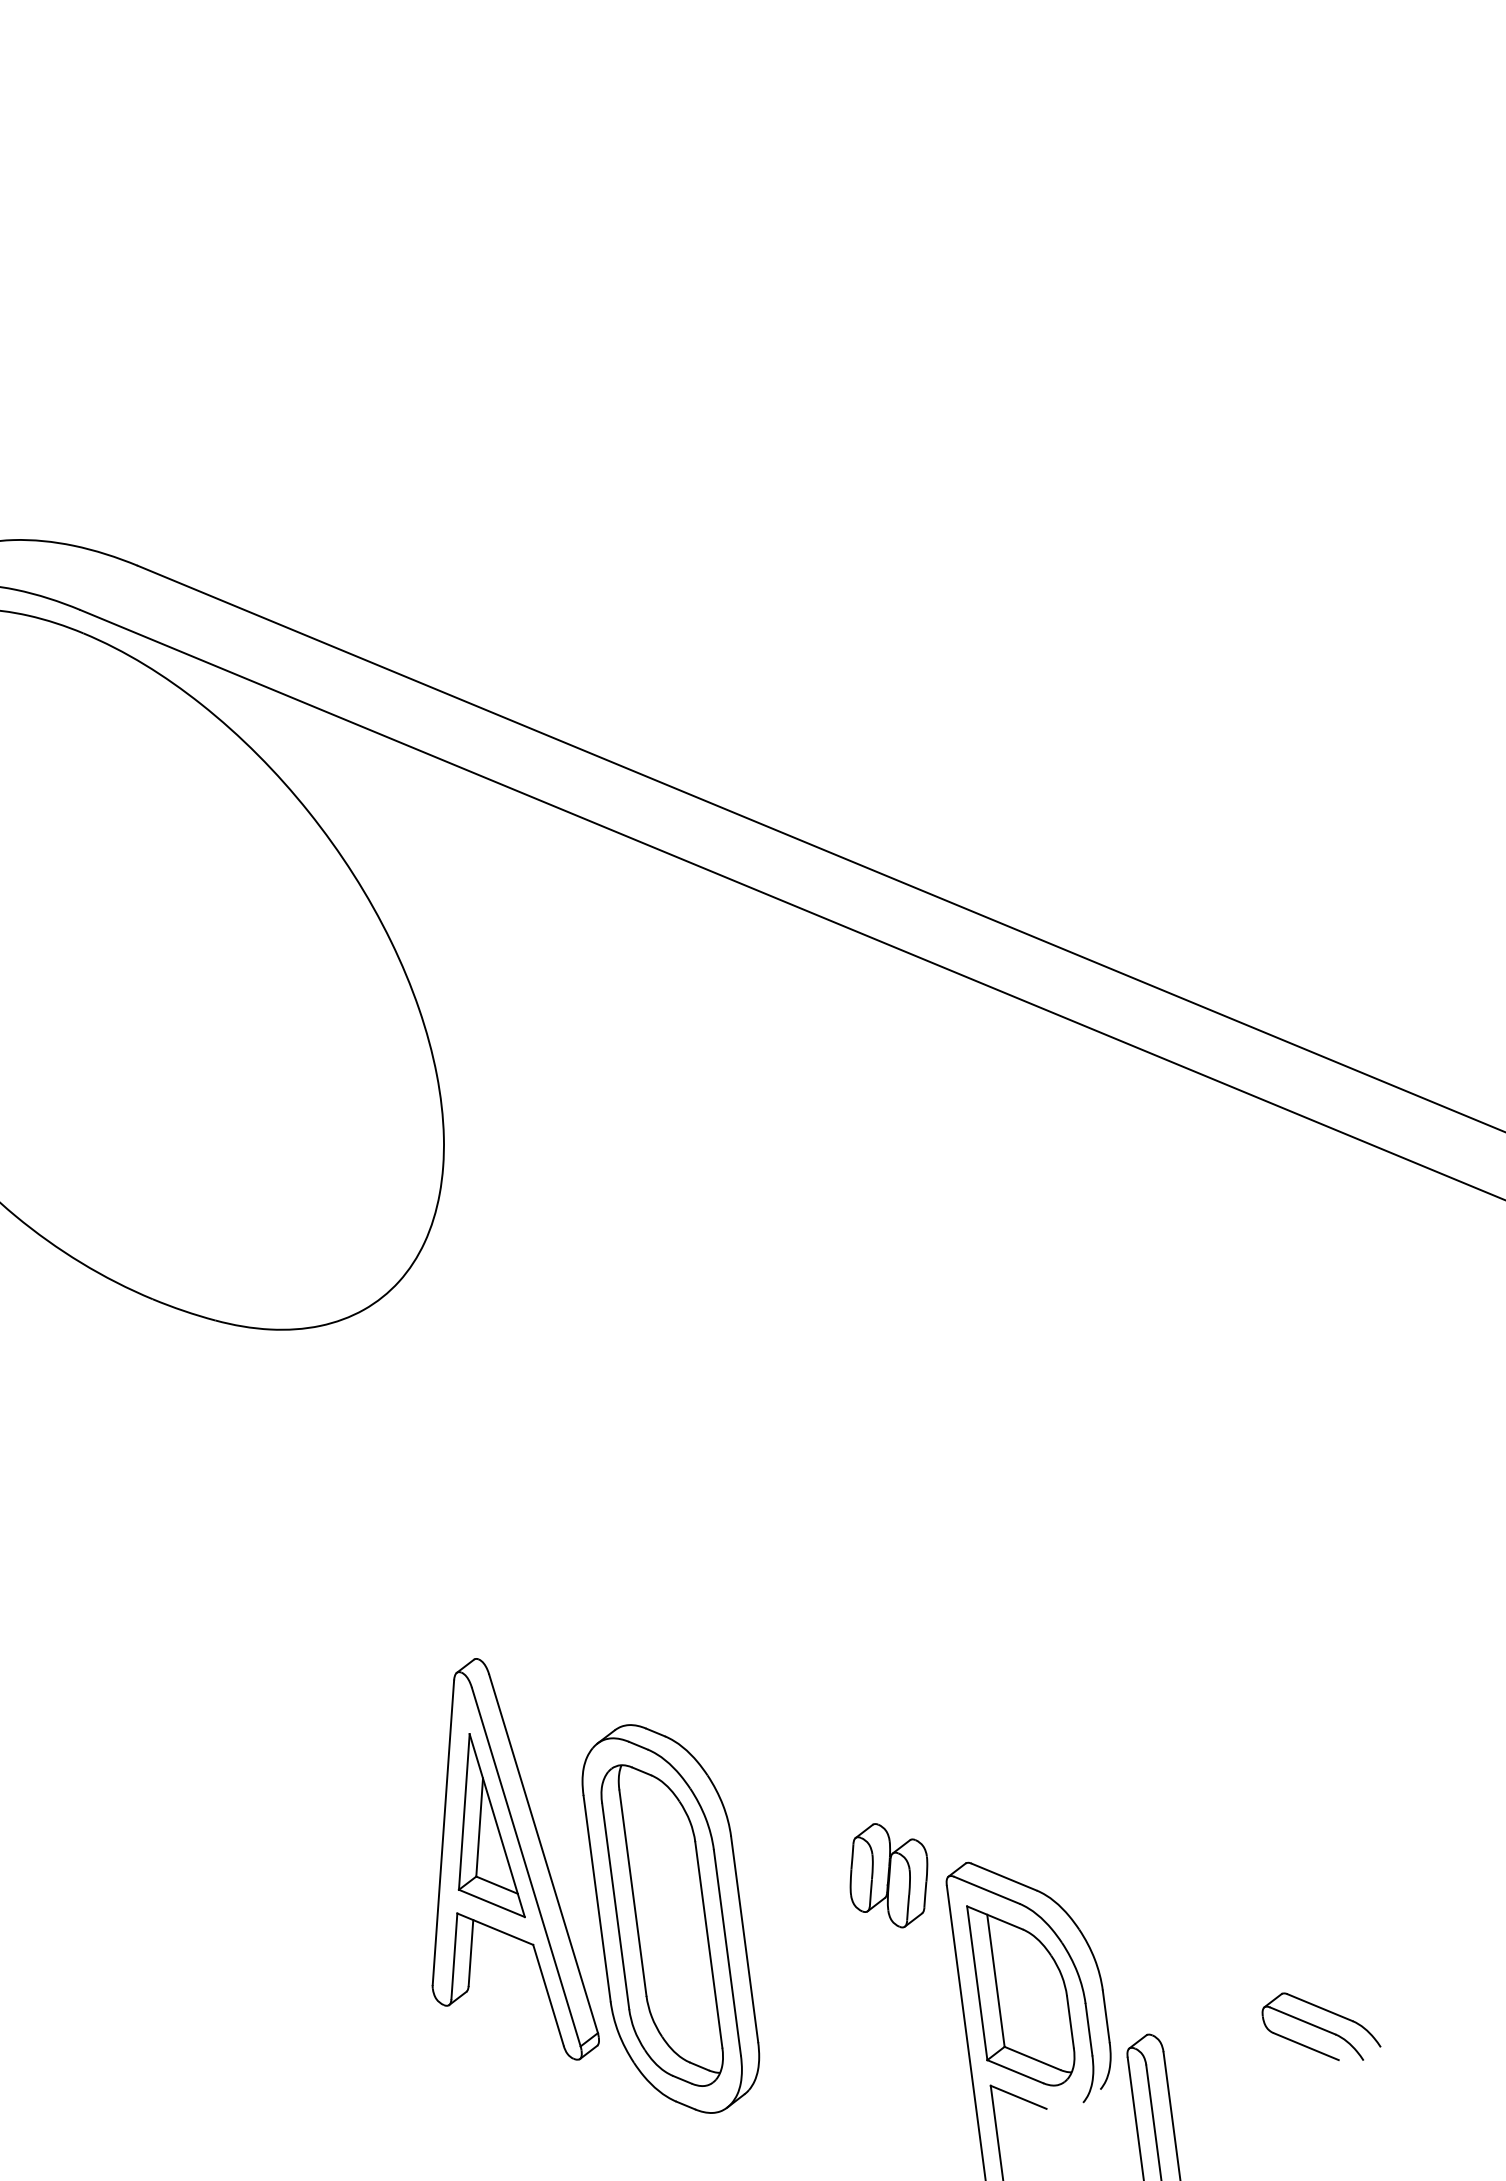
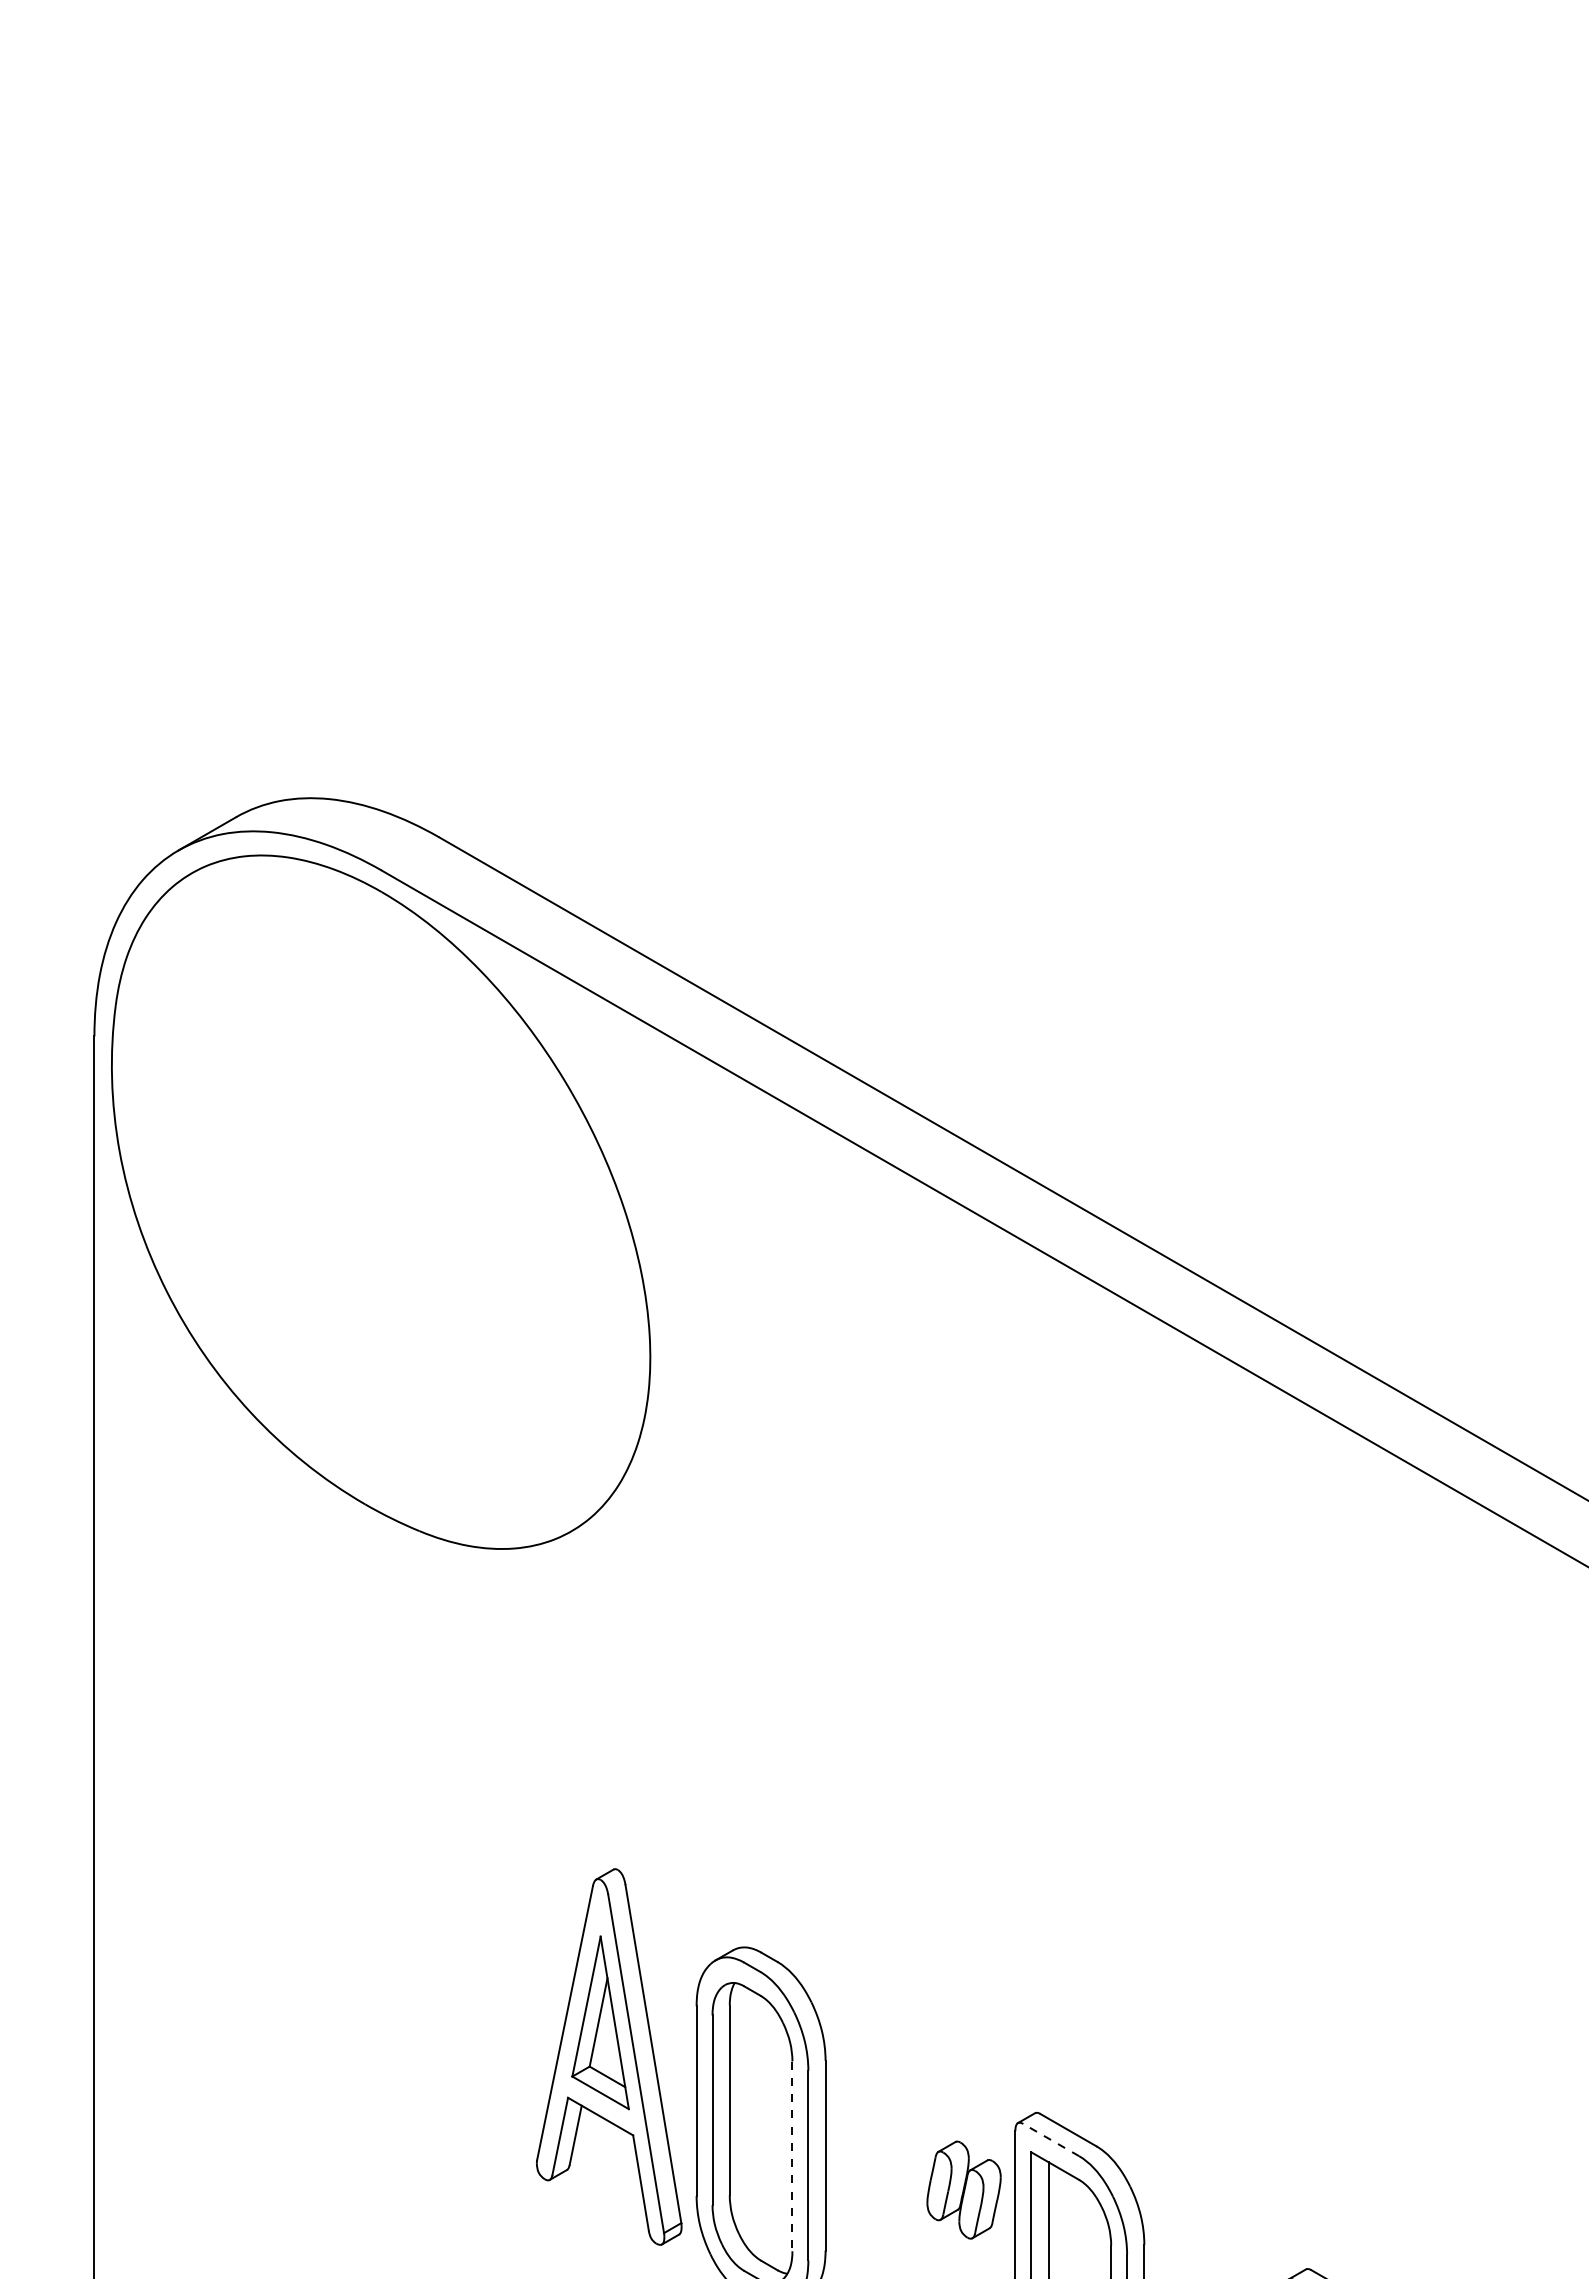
part: (888, 1875) -> (963, 2189), moved
line: (986, 1889) -> (1050, 2139), solid -> dashed
line: (708, 1945) -> (792, 2156), solid -> dashed

